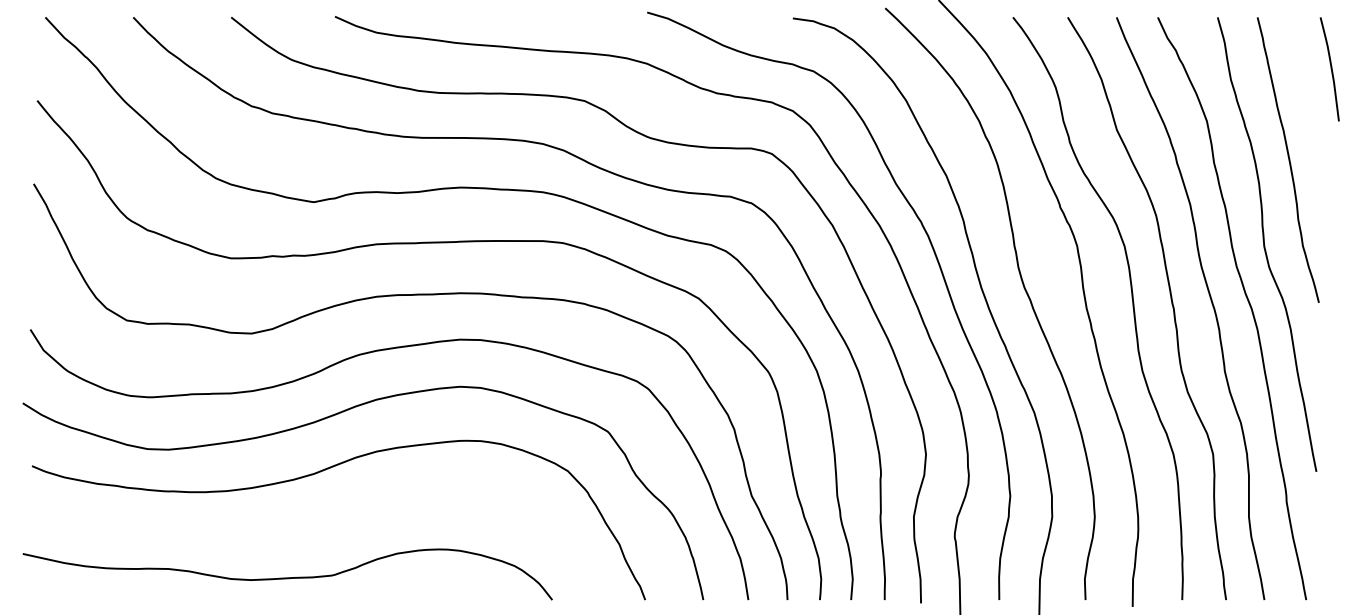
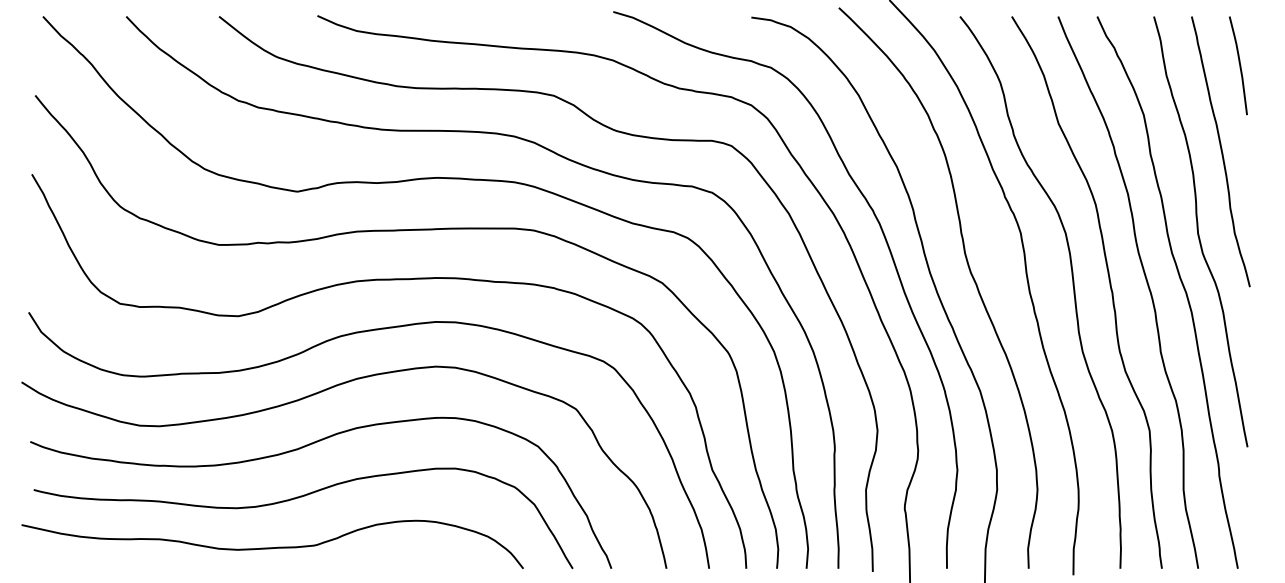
curve: (1330, 69) -> (1239, 65), moved
curve: (313, 526) -> (297, 499), added

